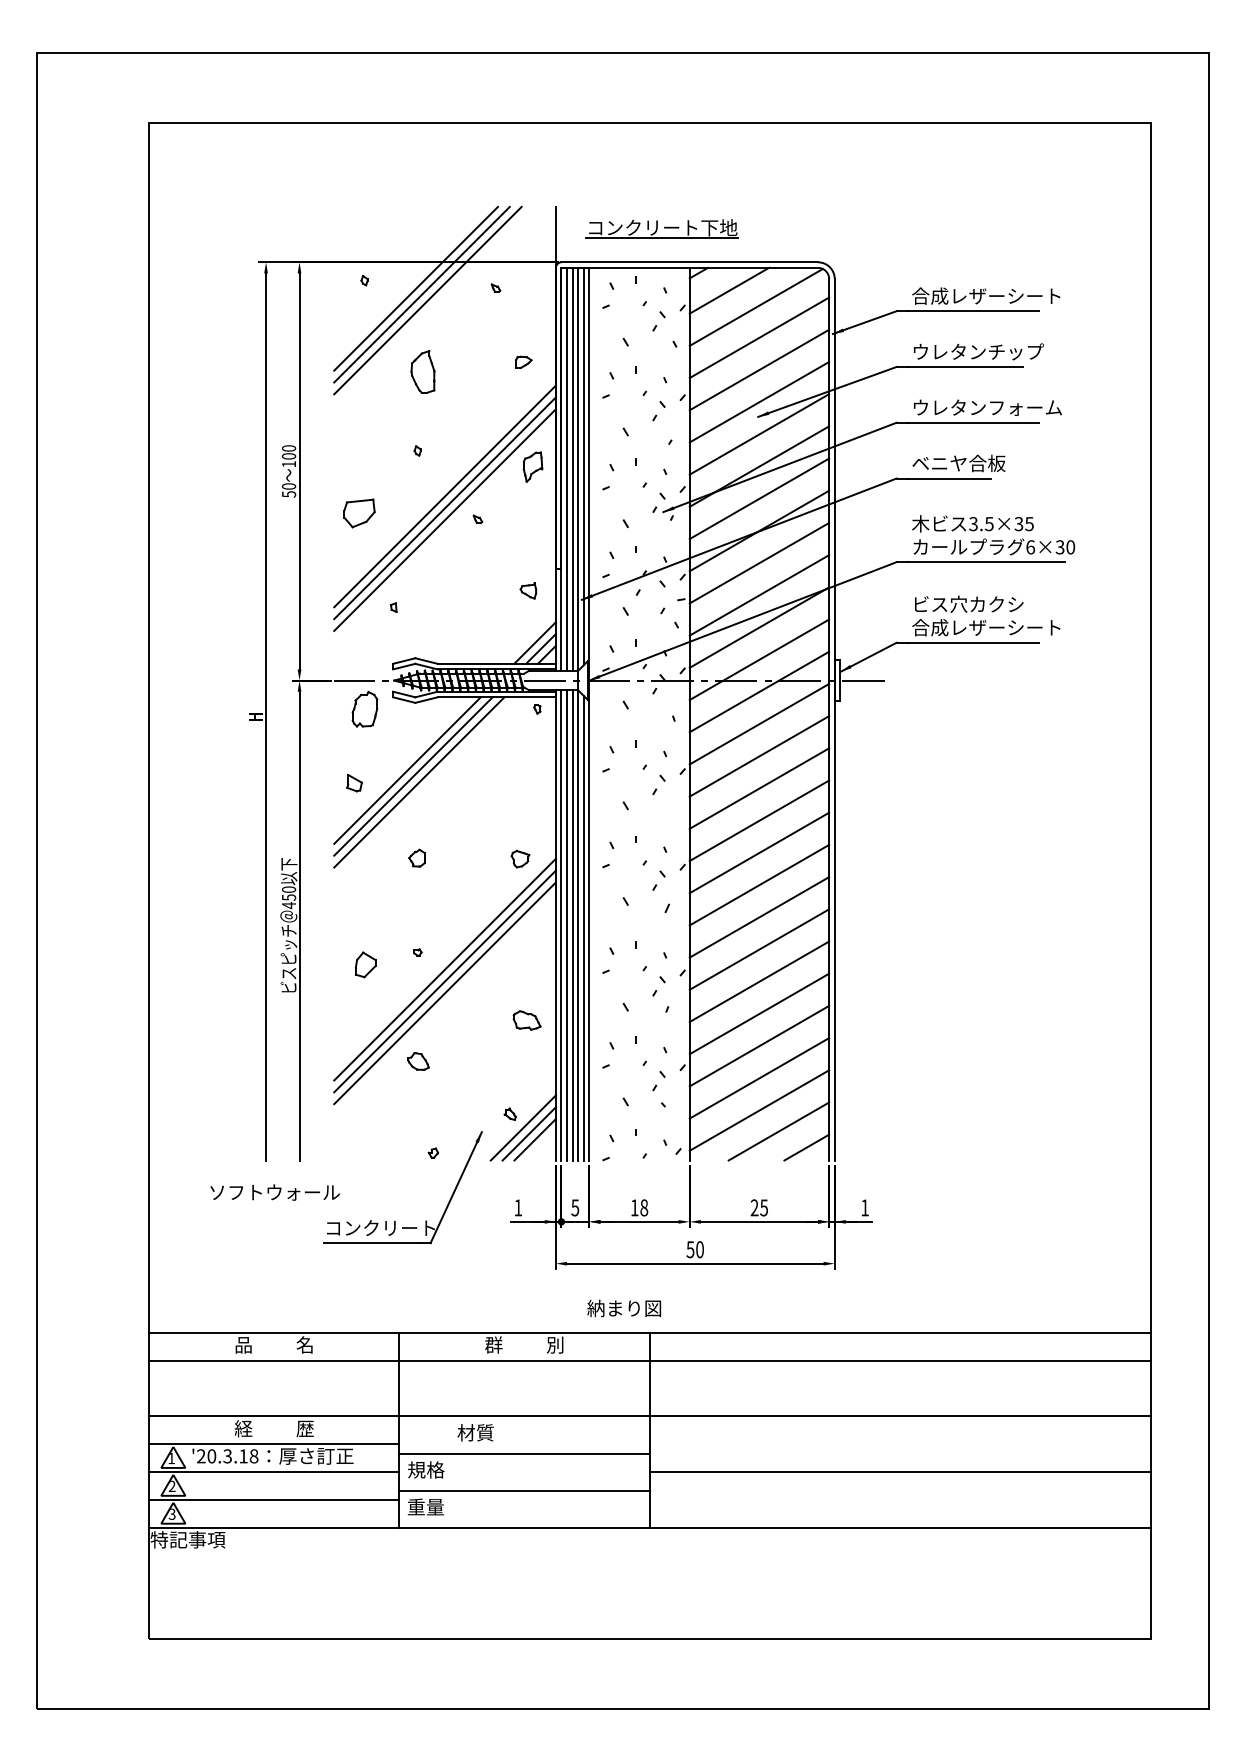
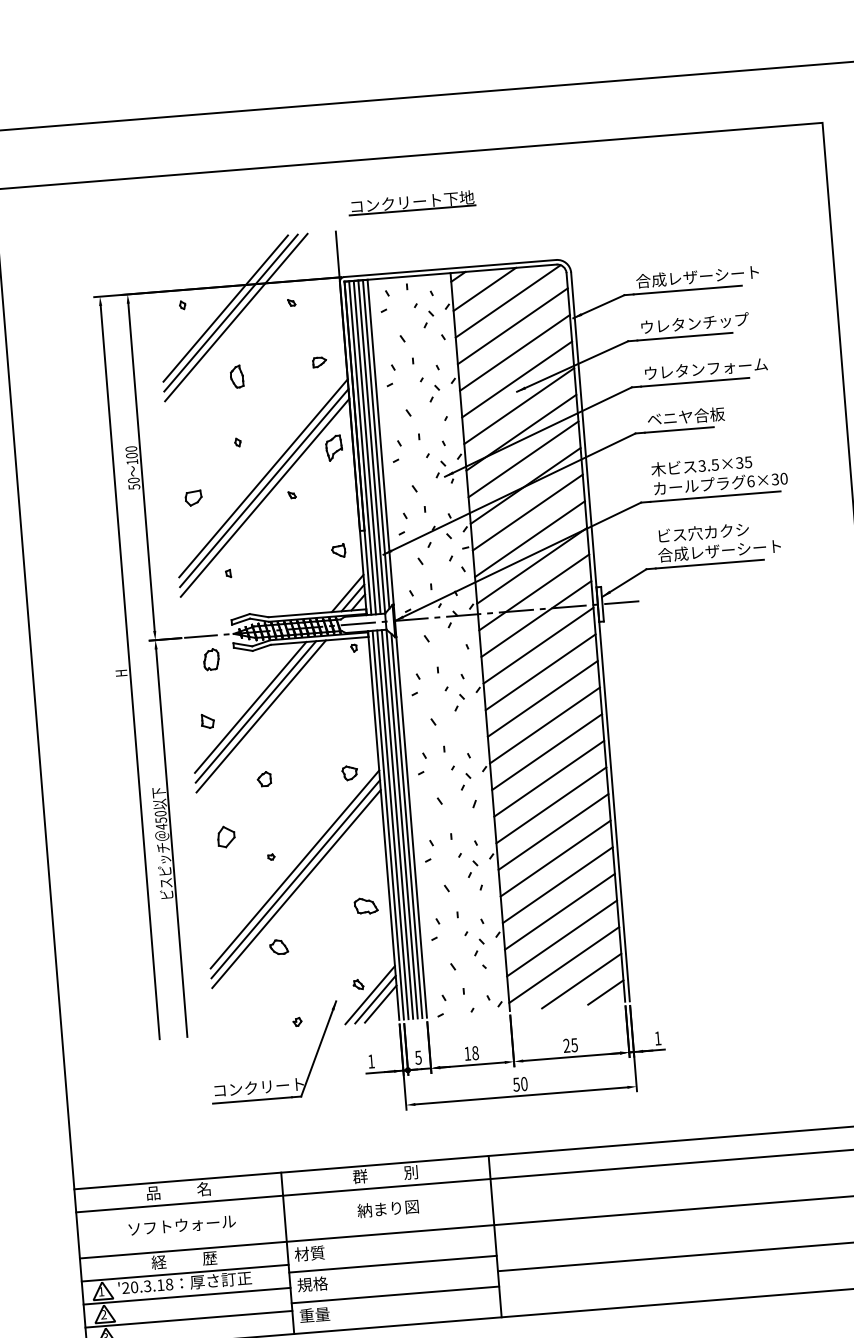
part: (661, 228) -> (411, 202), moved
part: (422, 371) -> (236, 376), size x0.62
part: (358, 513) -> (193, 498), size x0.62
part: (364, 708) -> (211, 658), size x0.71
part: (365, 964) -> (226, 836), moved
text: (274, 1192) -> (181, 1225), moved
text: (624, 1308) -> (388, 1208), moved
text: (475, 1432) -> (309, 1253), moved

